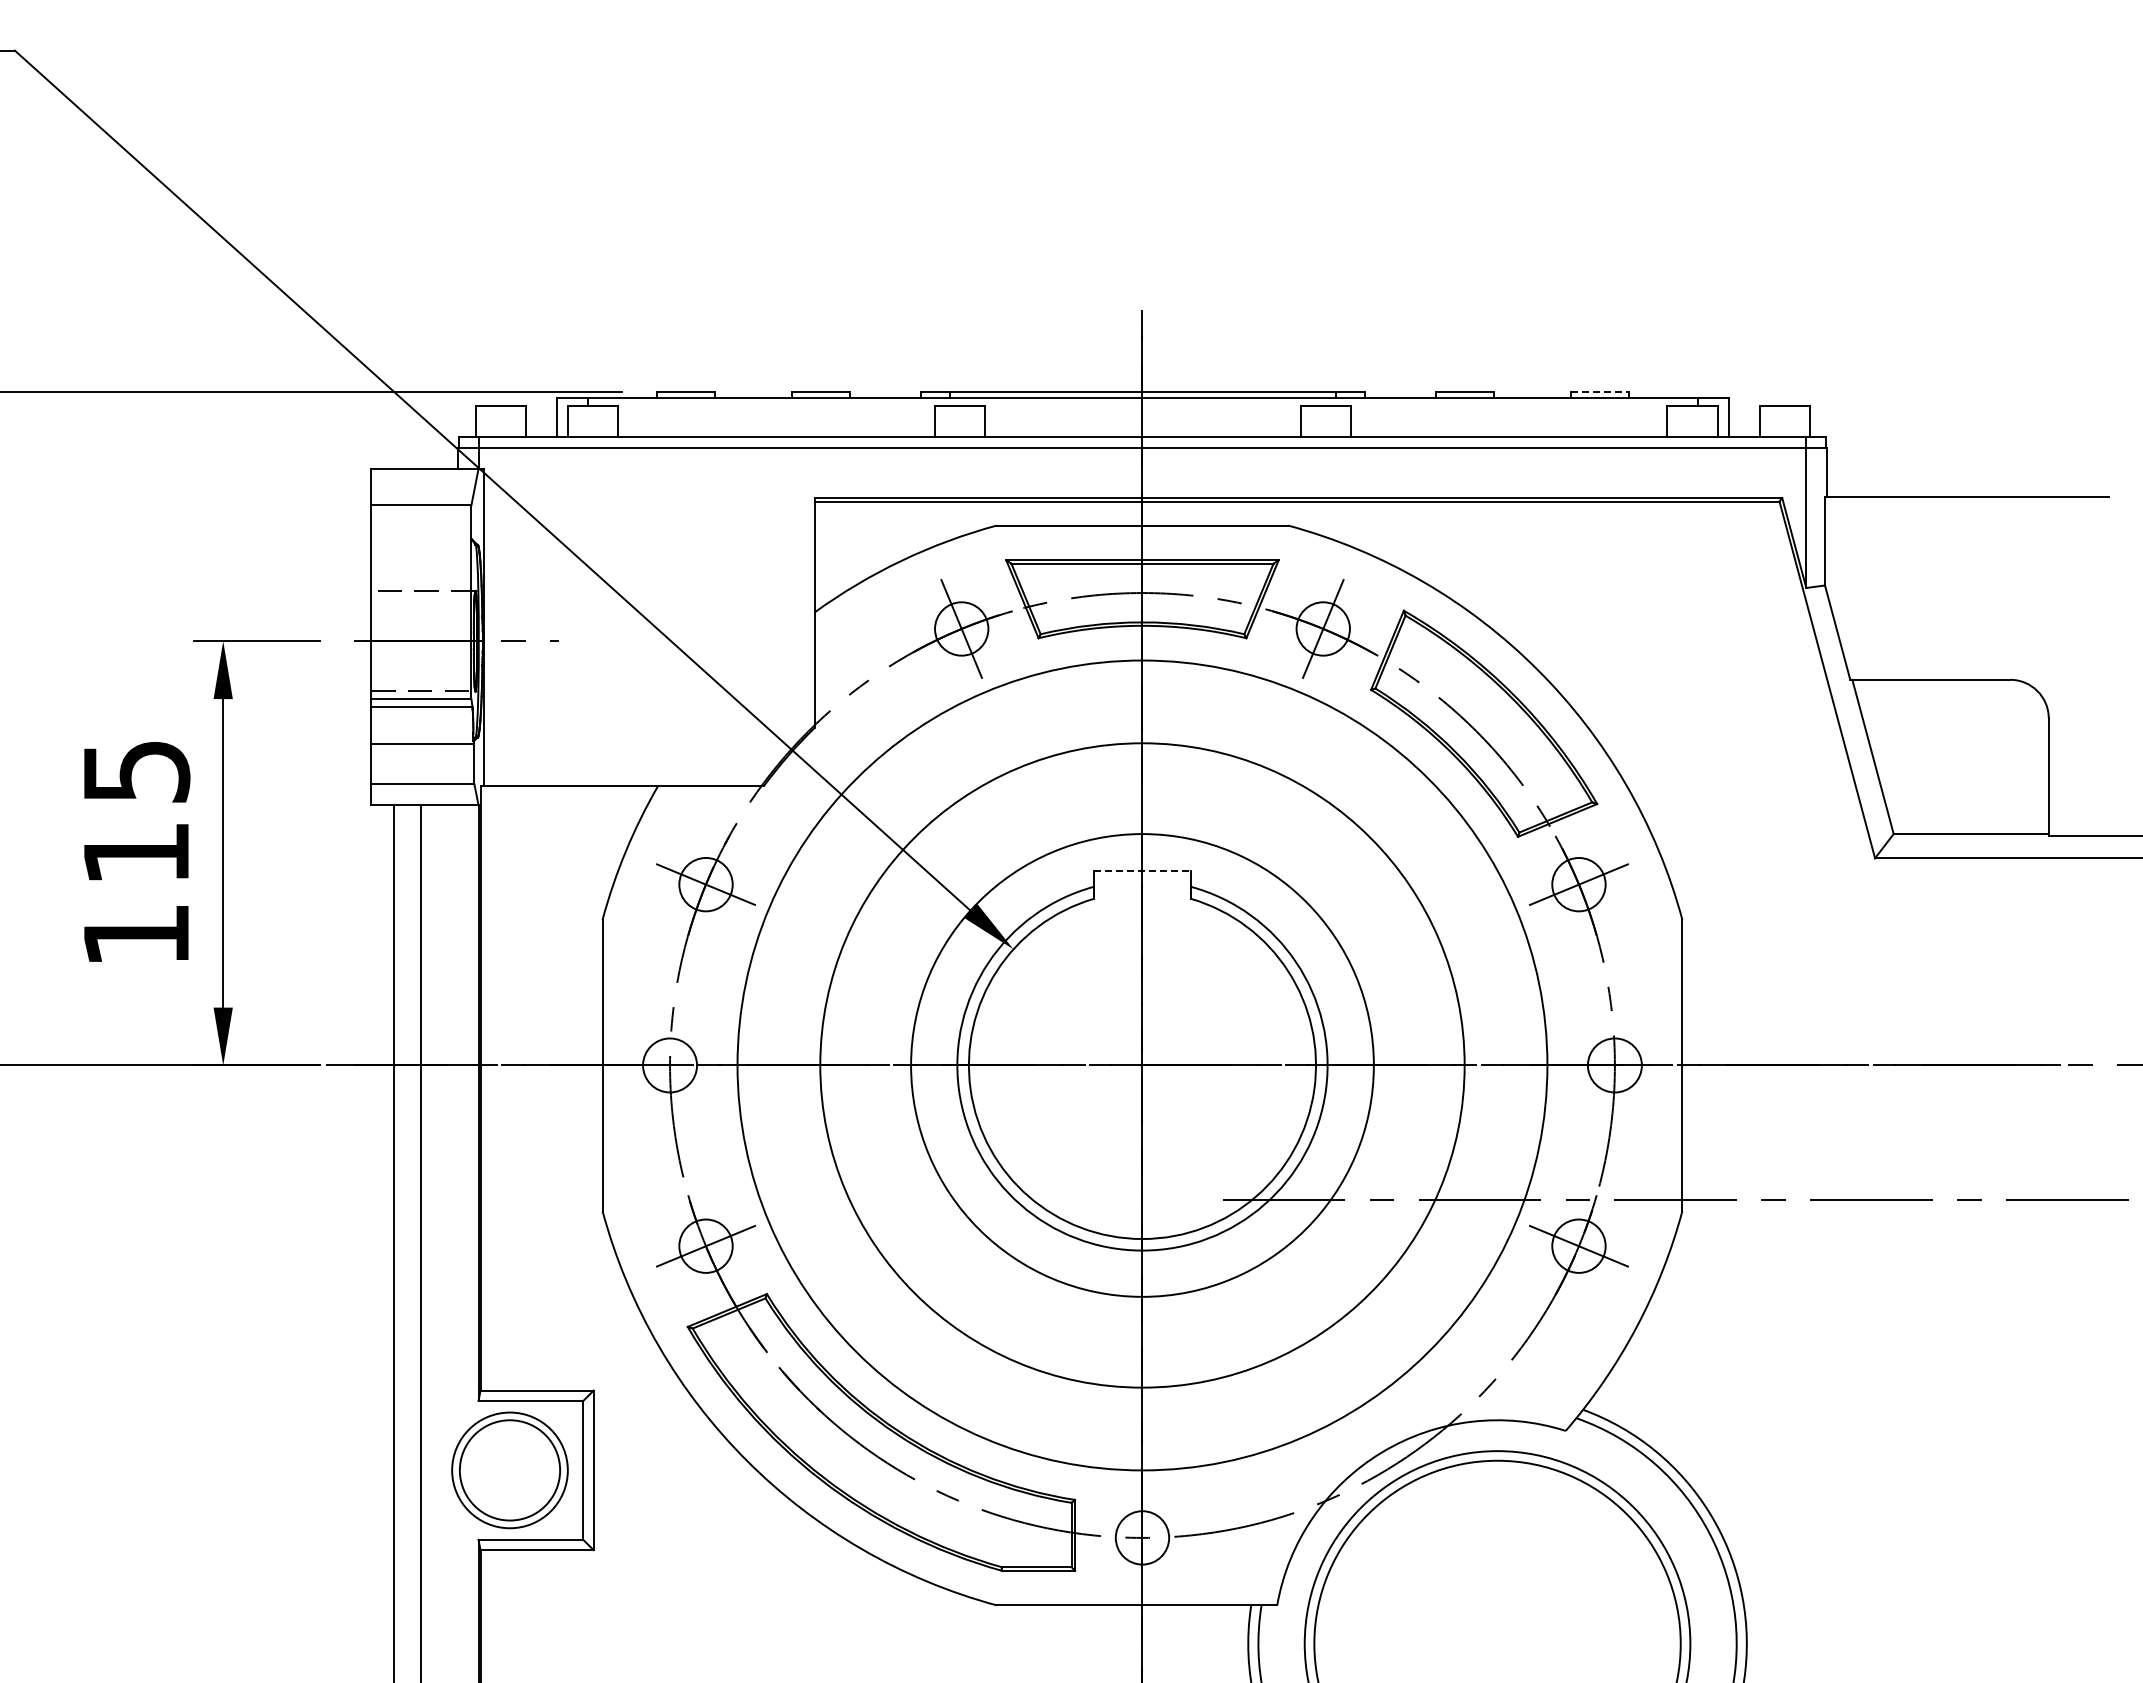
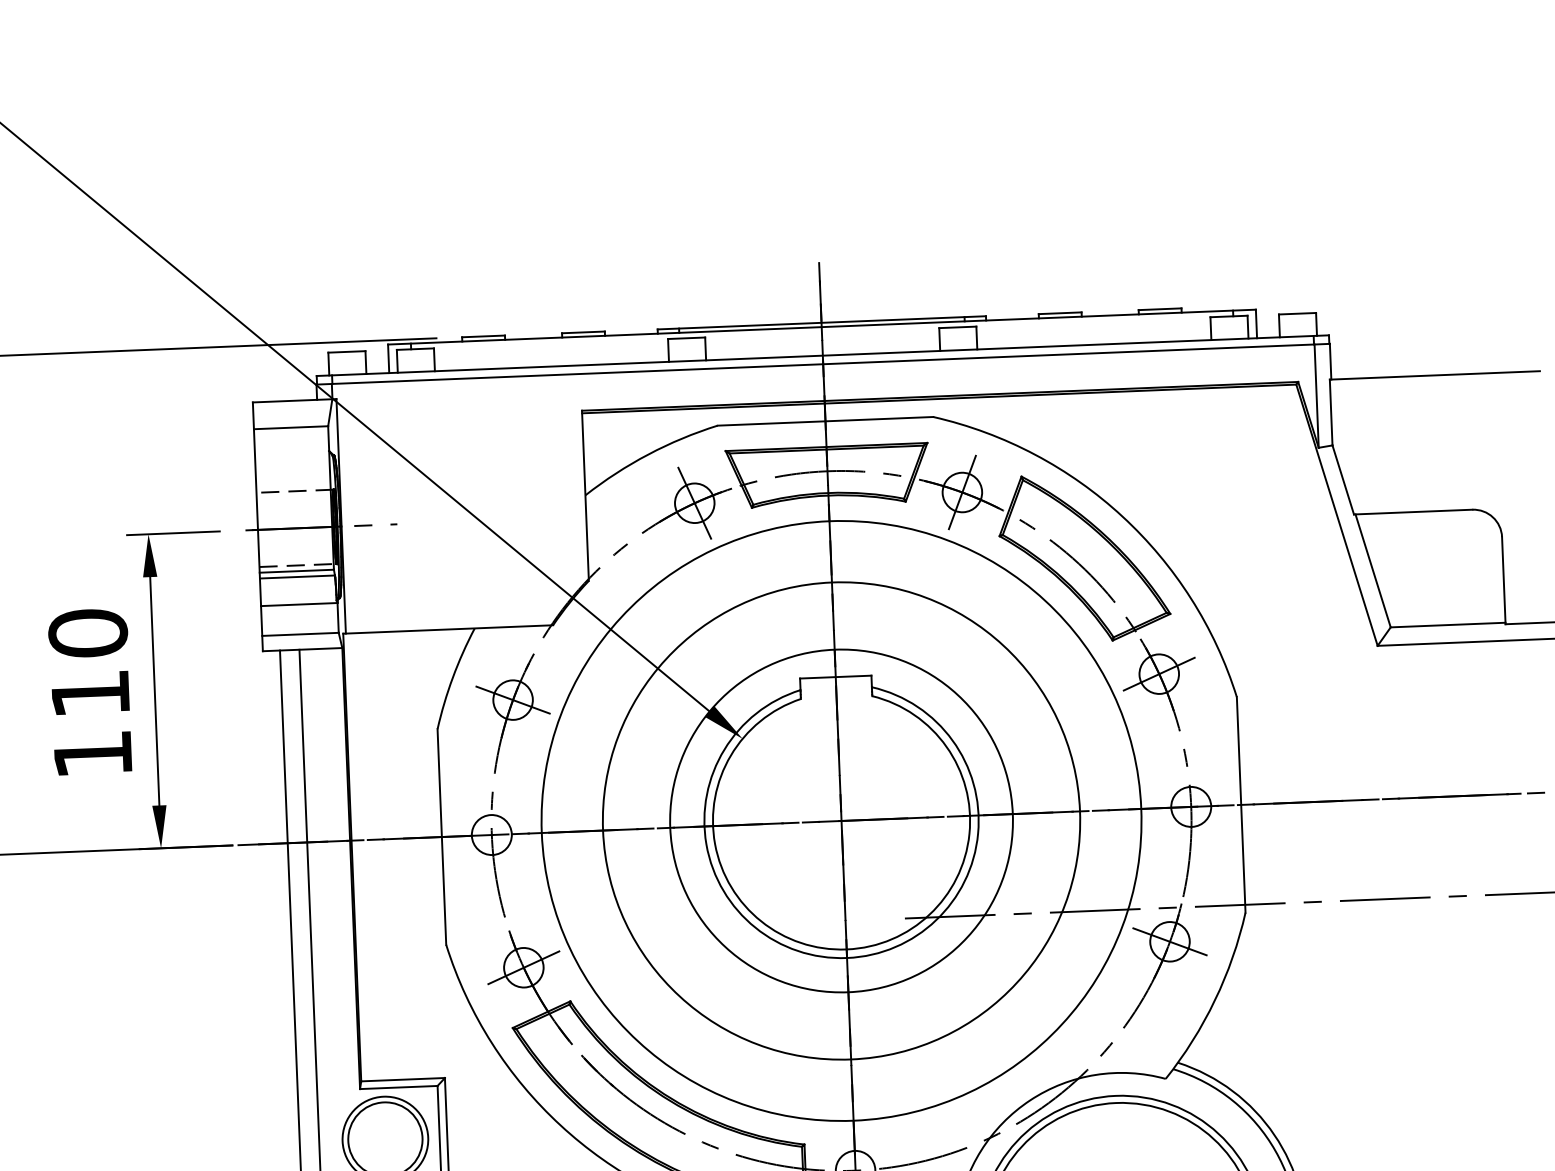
line: (1599, 392) -> (1159, 309), dashed -> solid
text: (136, 771) -> (88, 633), 115 -> 110
line: (1142, 871) -> (835, 677), dashed -> solid

